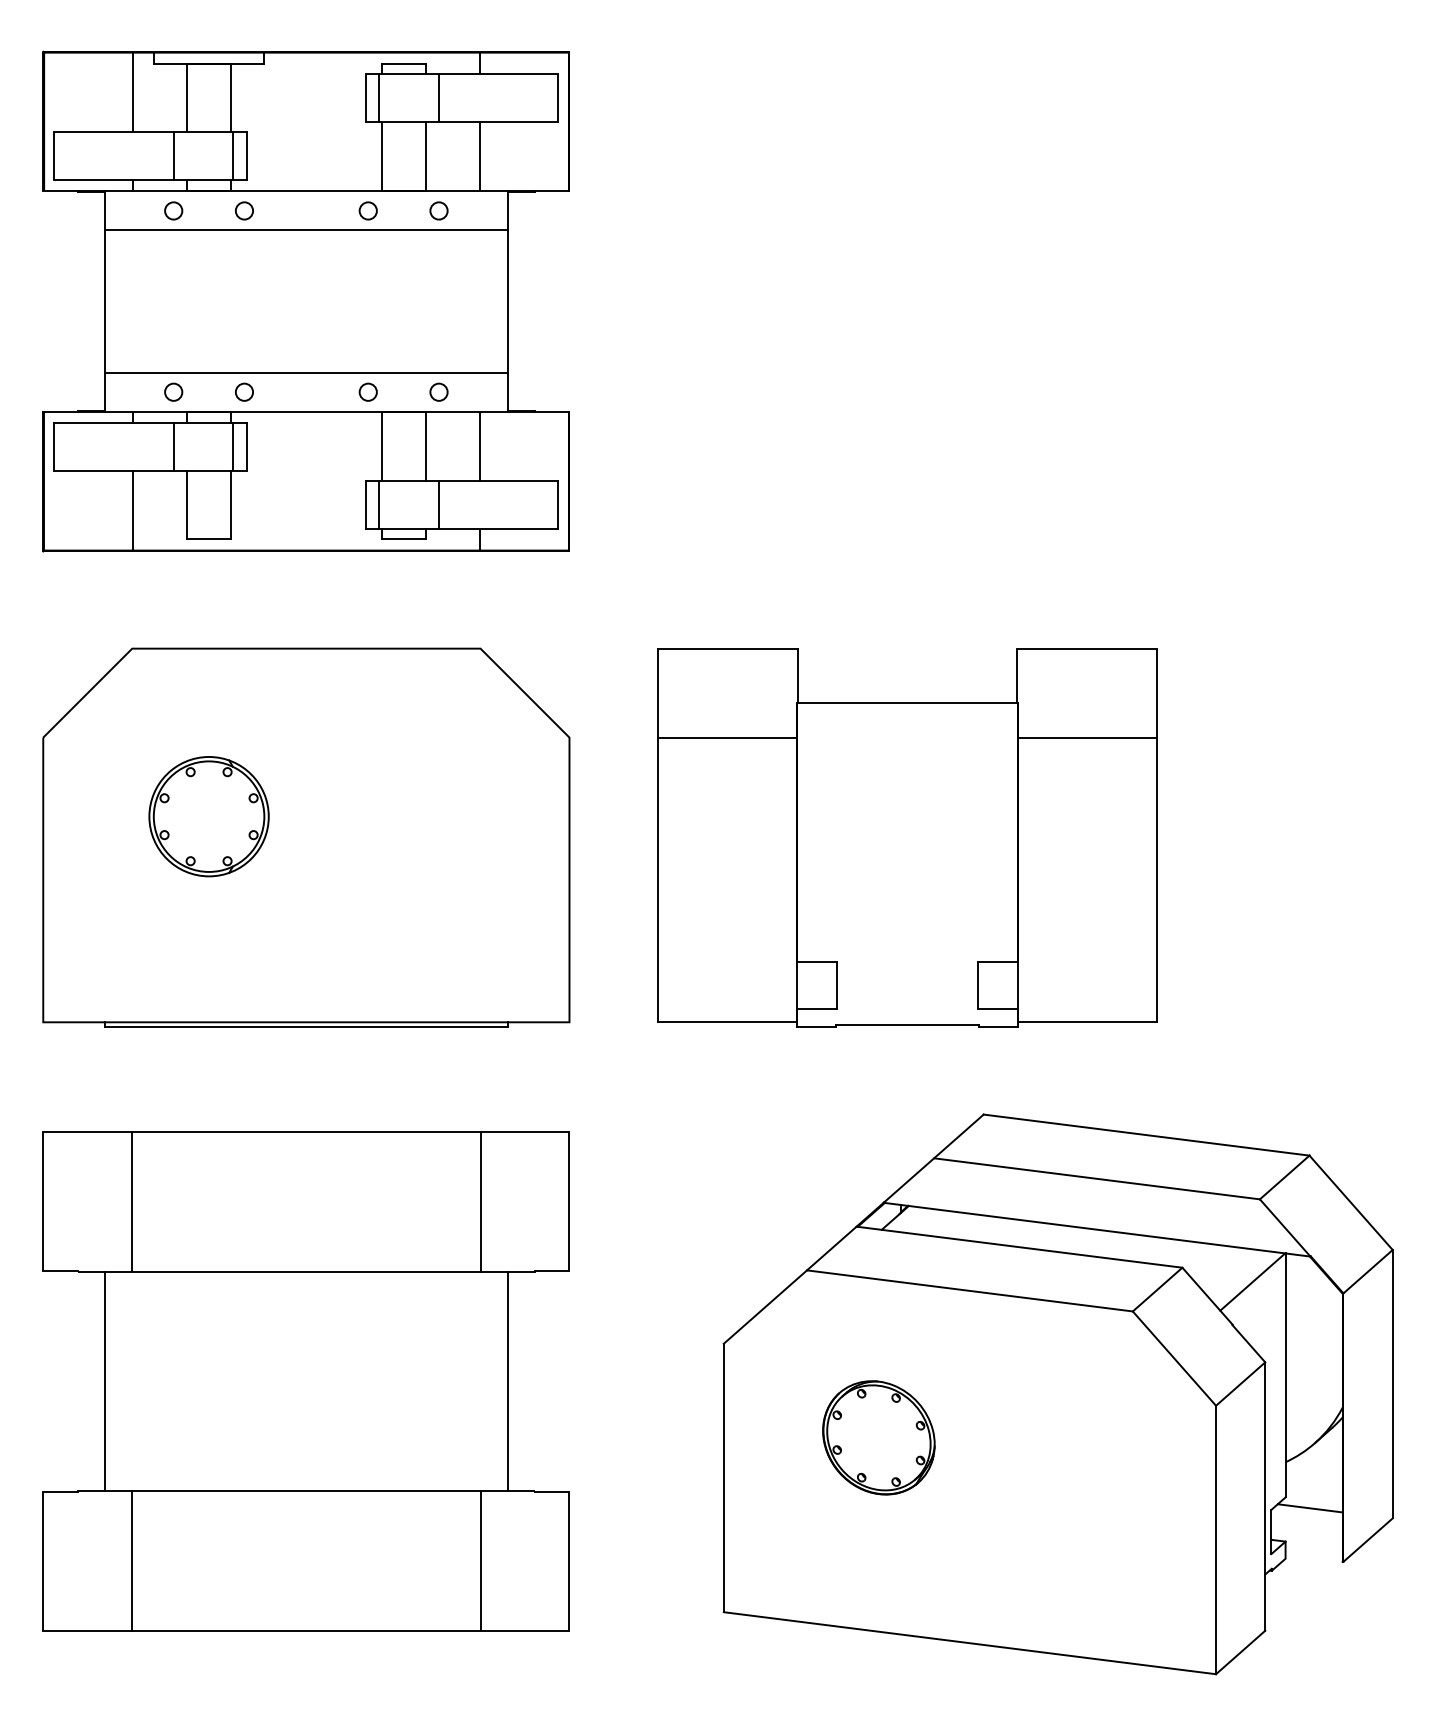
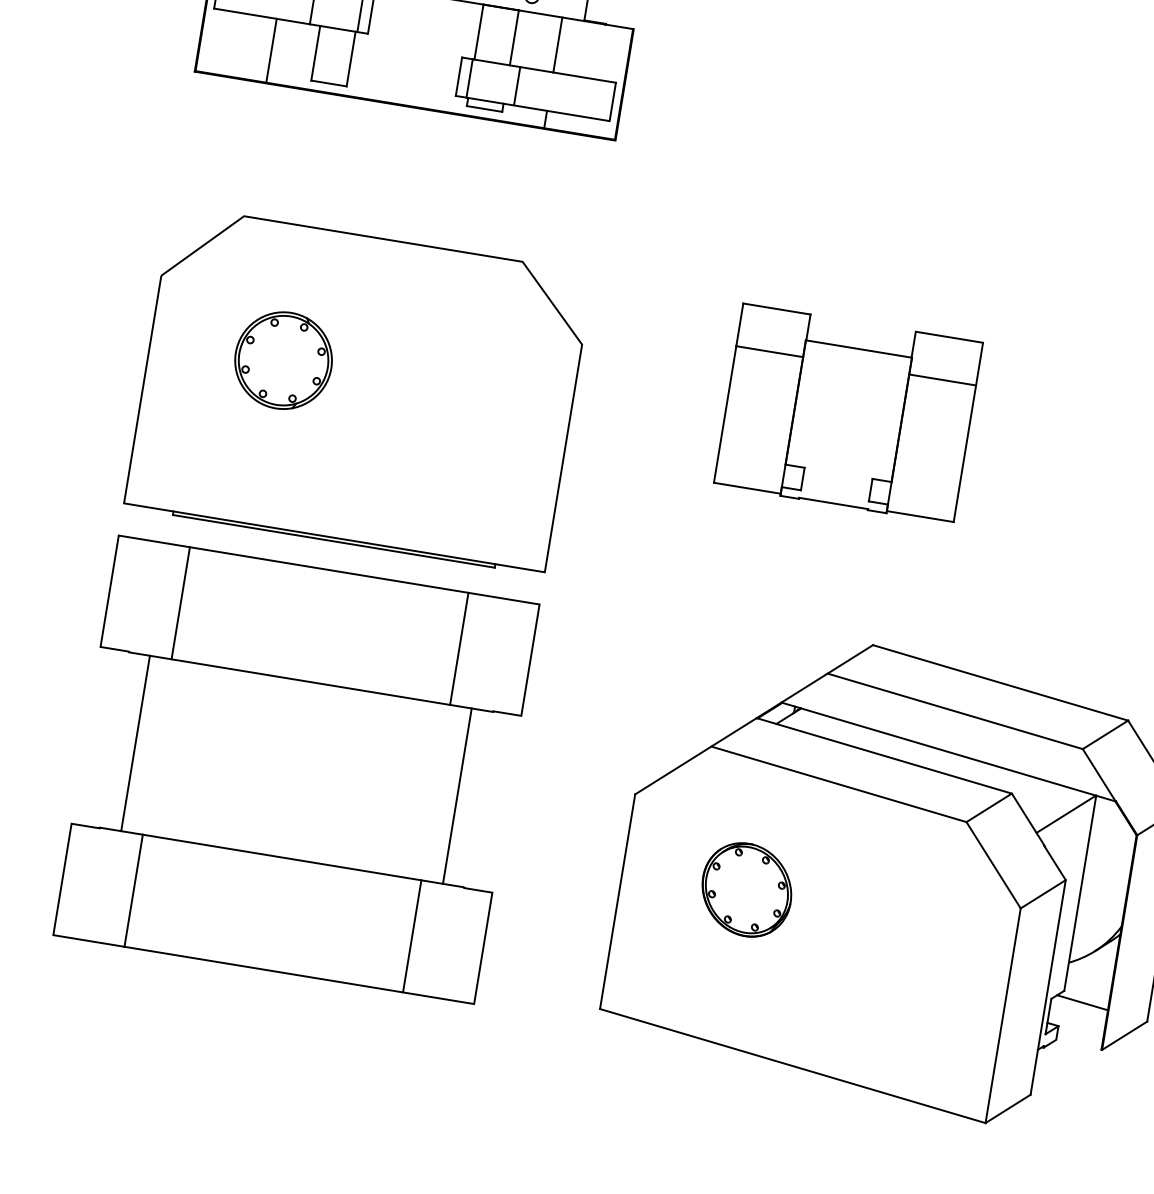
part: (306, 837) -> (358, 390), moved
part: (907, 837) -> (848, 413), size x0.6

